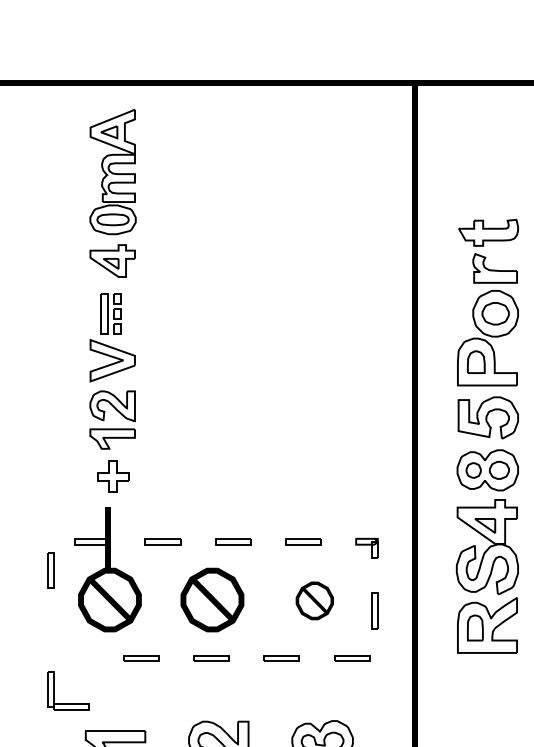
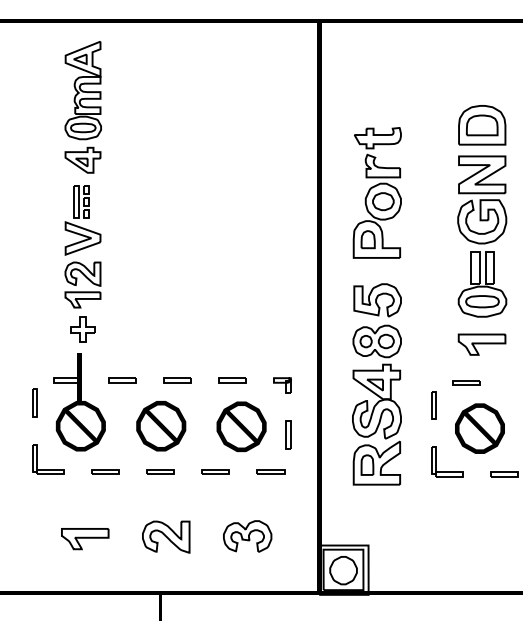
part: (486, 525) -> (376, 384), moved
part: (314, 600) -> (241, 426), size x1.67
part: (68, 703) -> (48, 469), moved

